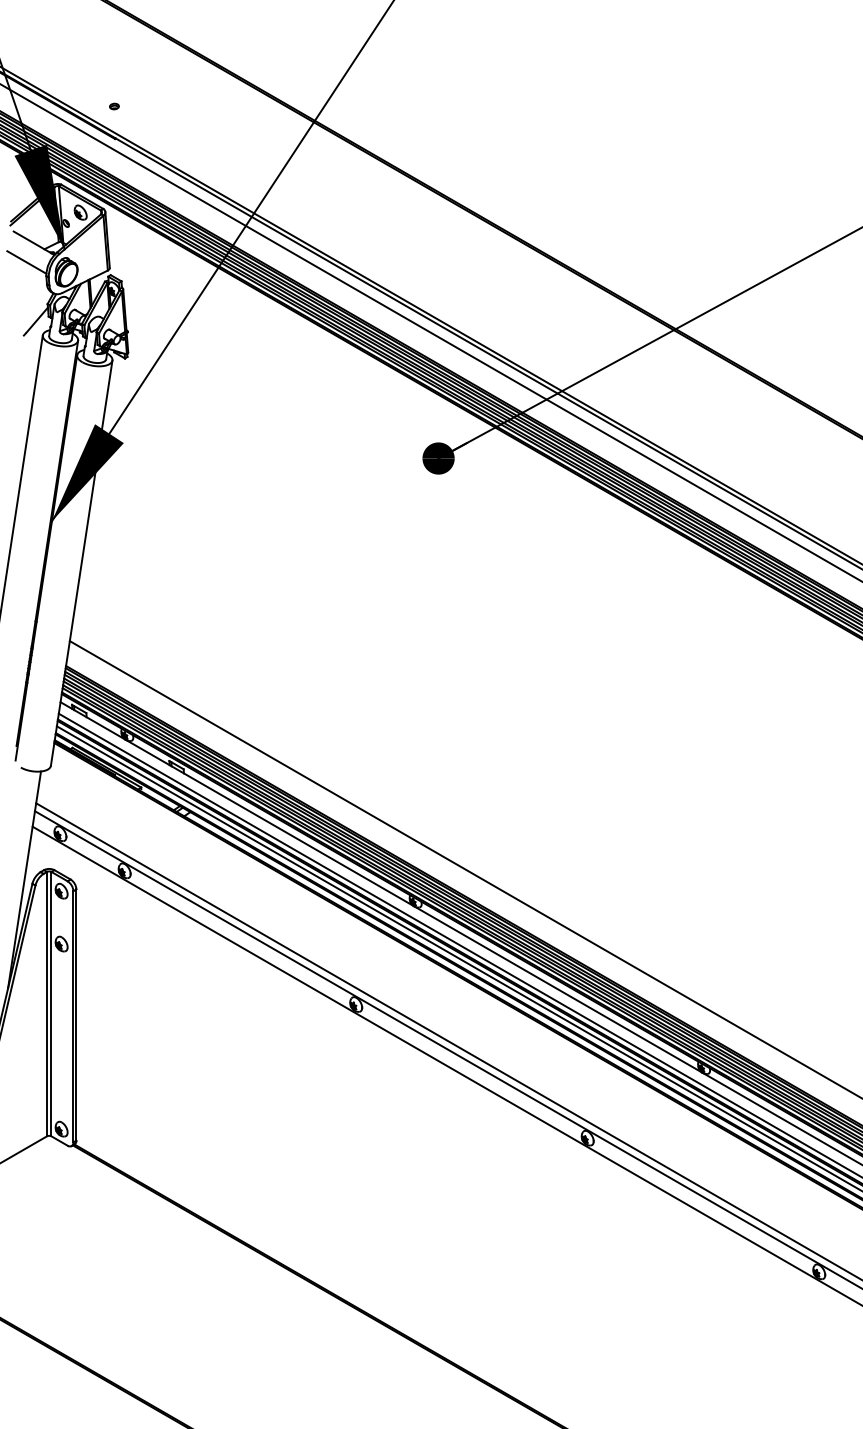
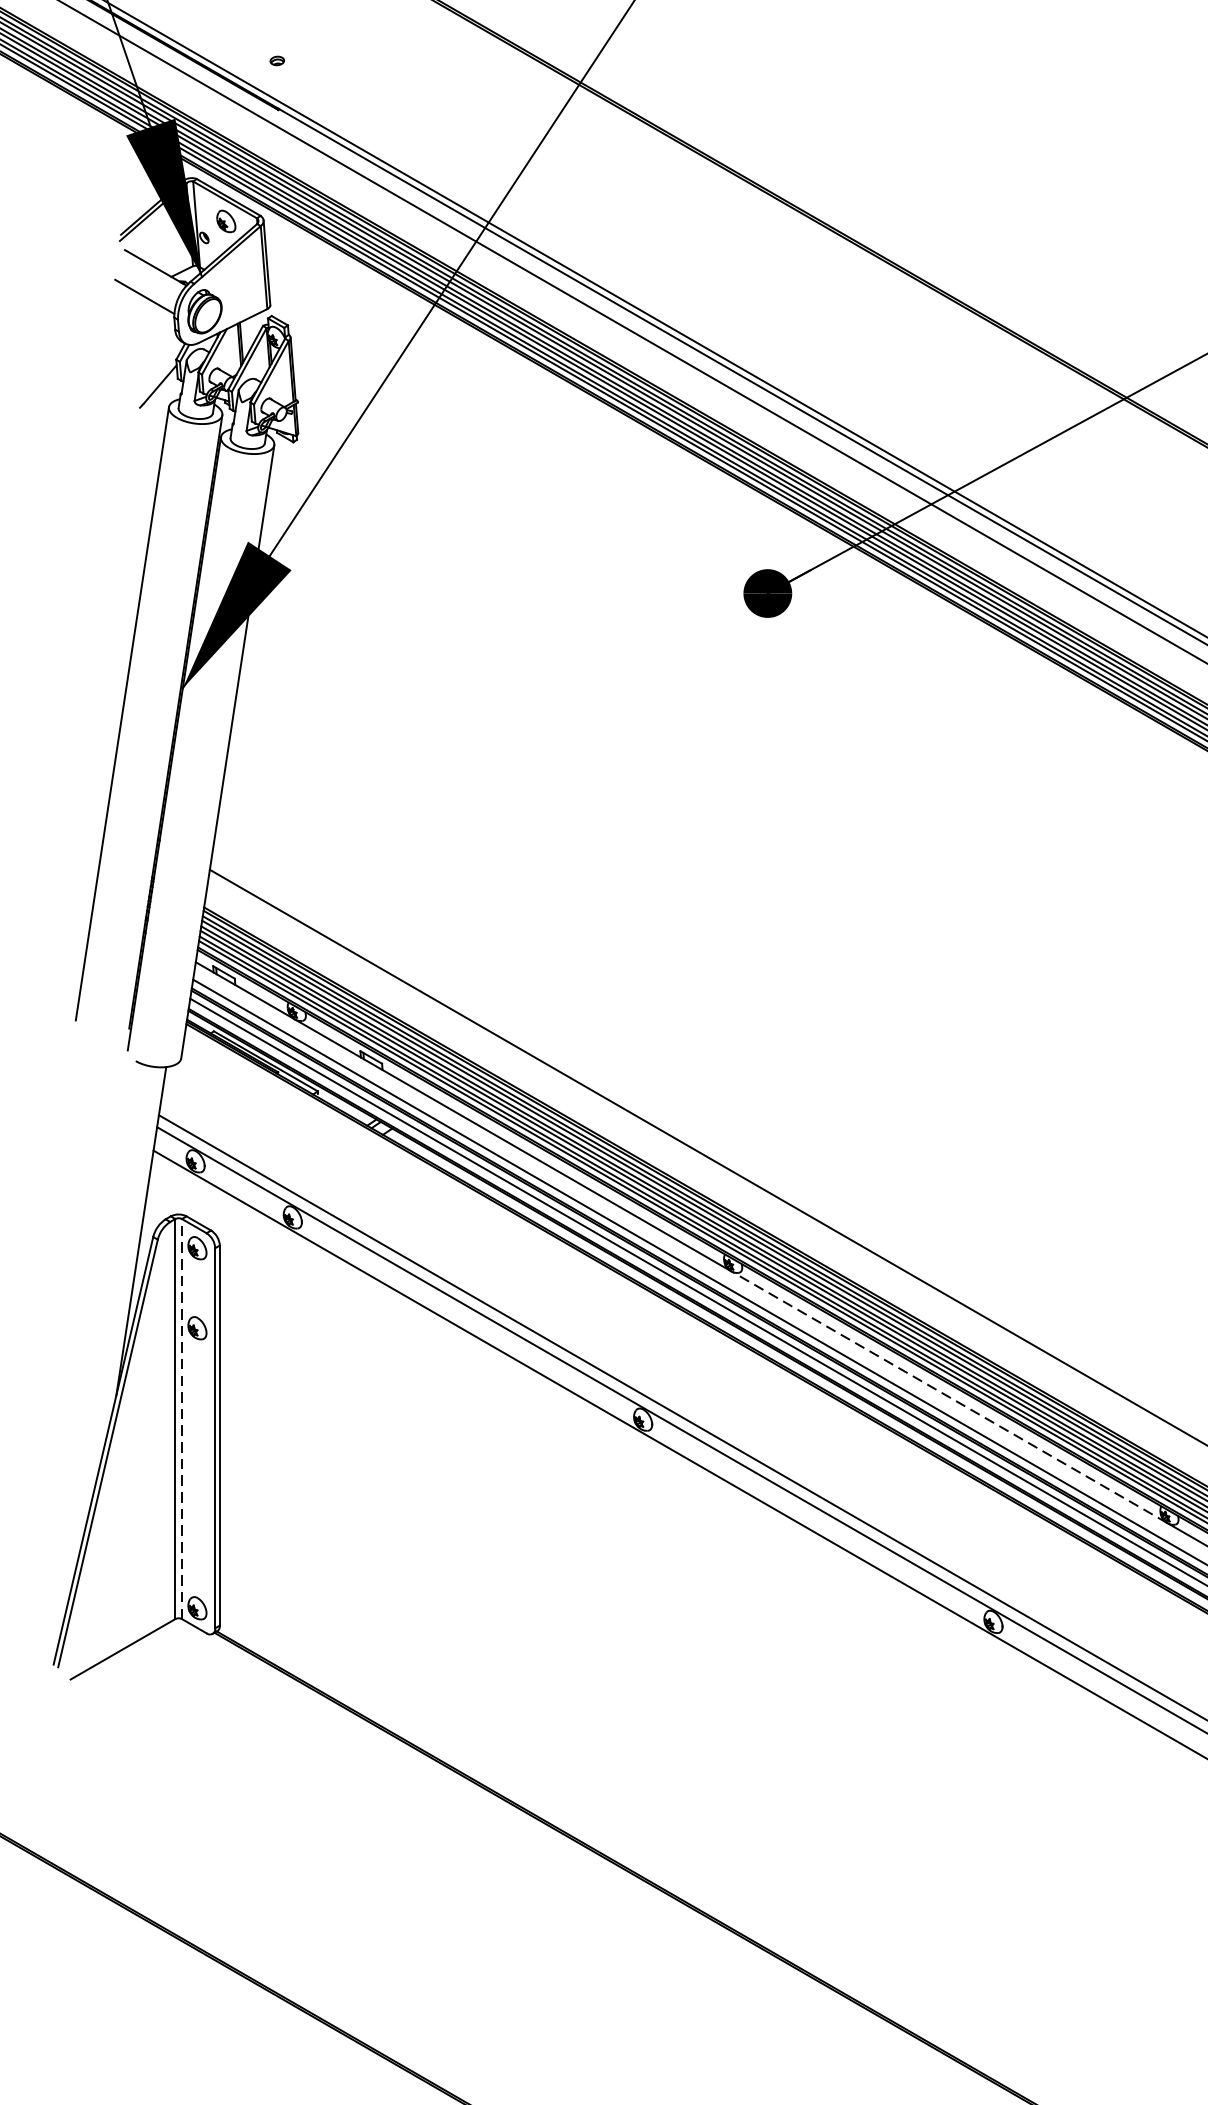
line: (557, 989) -> (947, 1396), solid -> dashed
line: (51, 1003) -> (182, 1418), solid -> dashed

